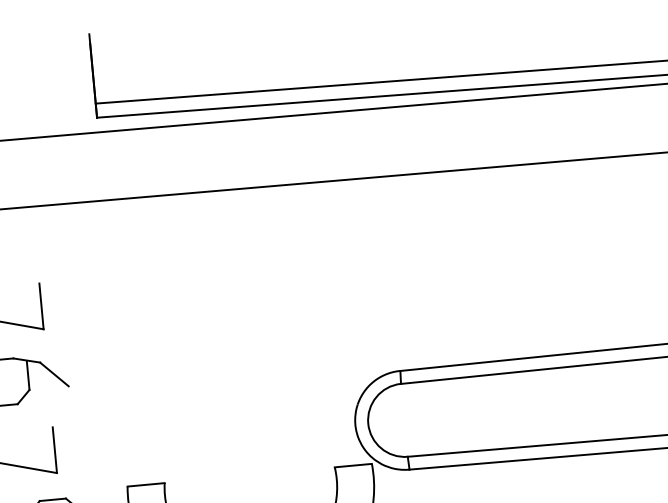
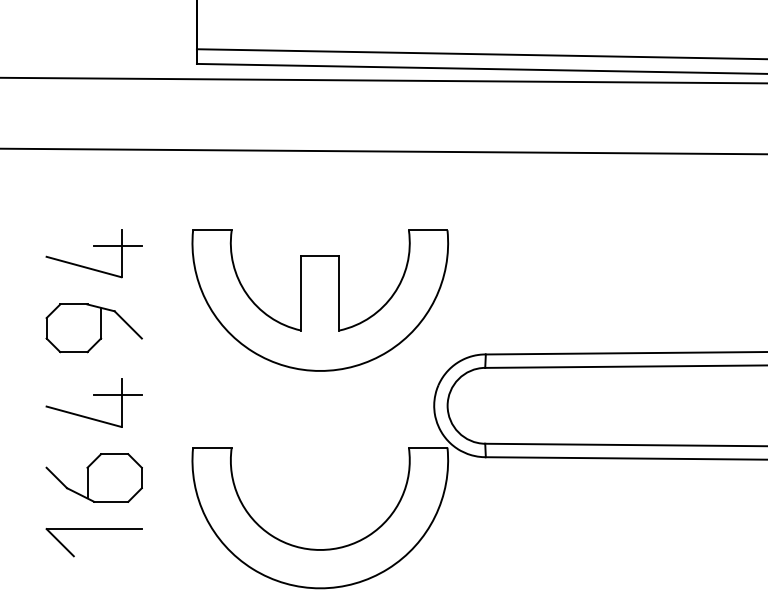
line: (36, 299) -> (117, 245), added
part: (236, 333) -> (320, 300), added
line: (50, 443) -> (117, 395), added

